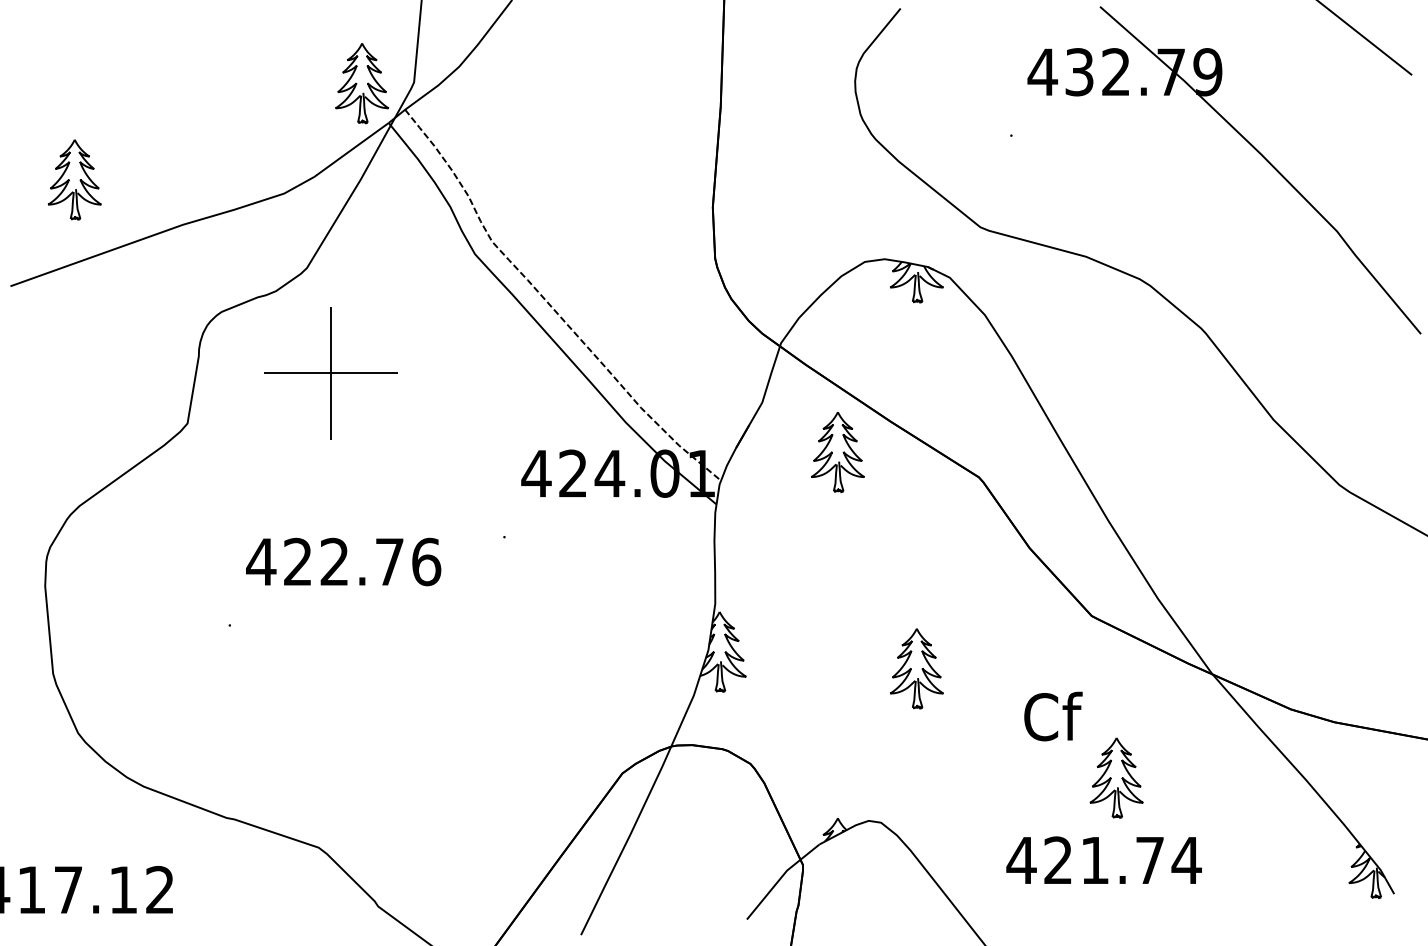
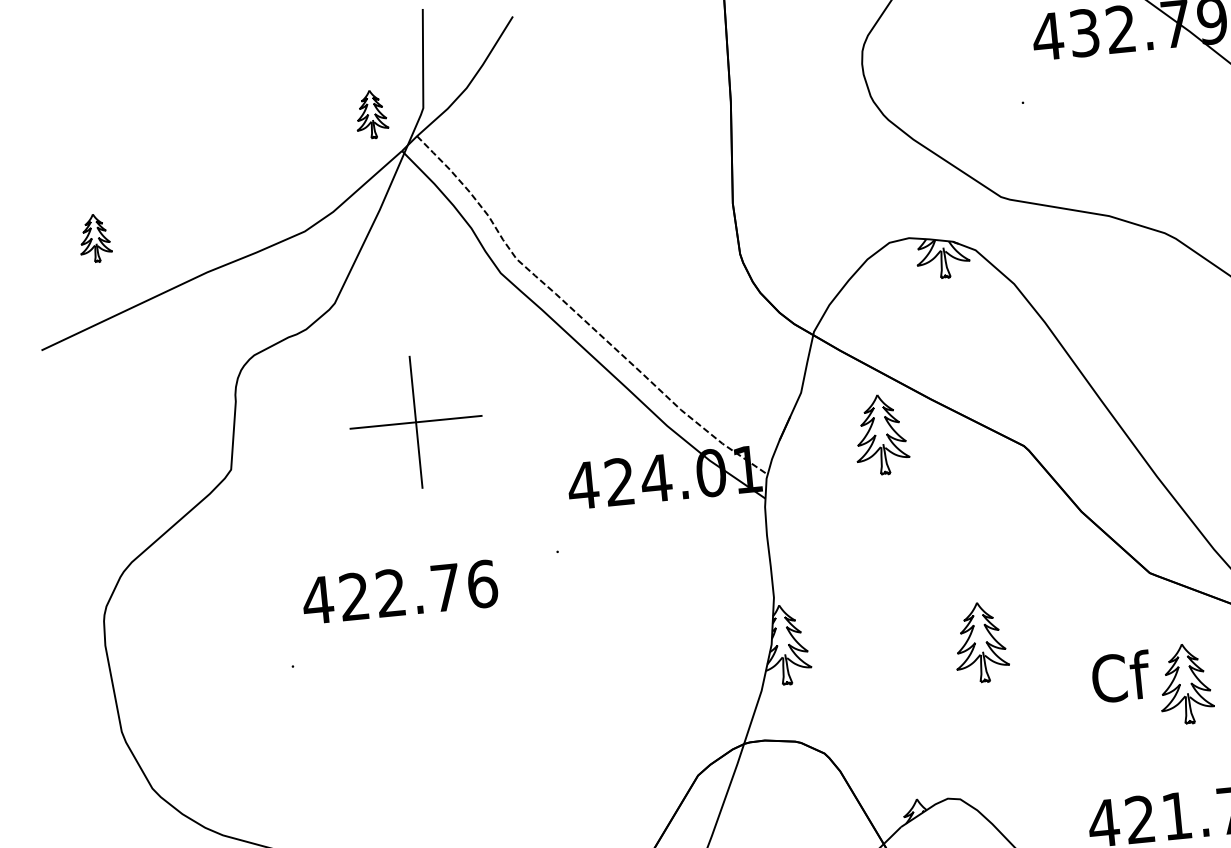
part: (361, 83) -> (371, 114), size x0.6
part: (74, 179) -> (94, 237), size x0.6
part: (330, 373) -> (415, 422), moved
part: (1116, 777) -> (1185, 683), moved

